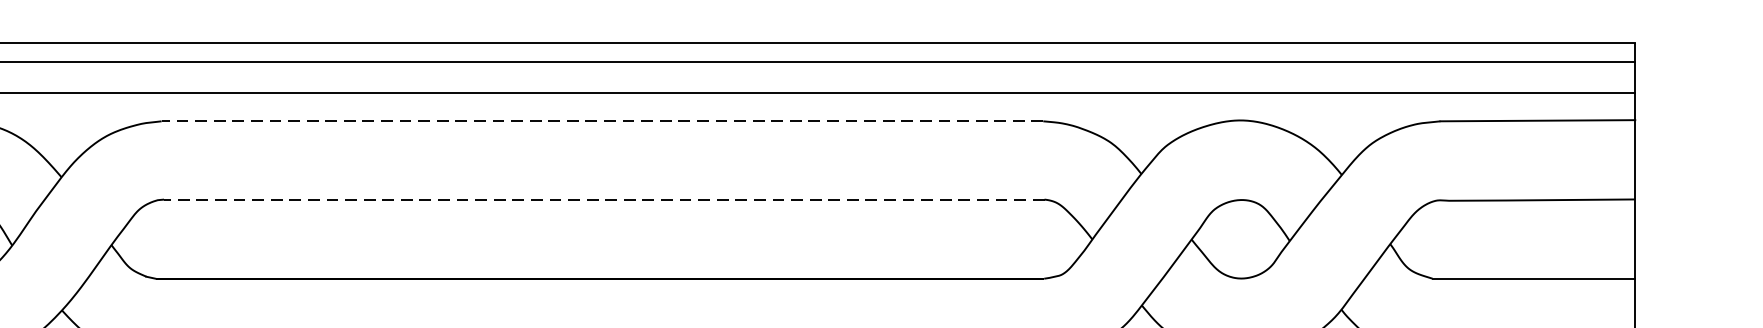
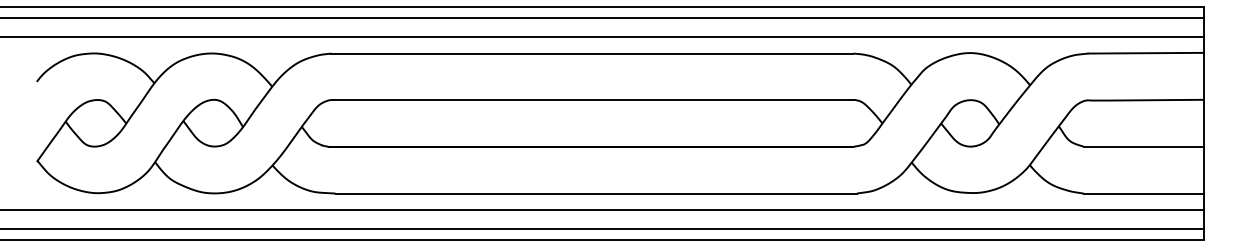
line: (602, 121) -> (592, 53), dashed -> solid
line: (604, 198) -> (593, 99), dashed -> solid

